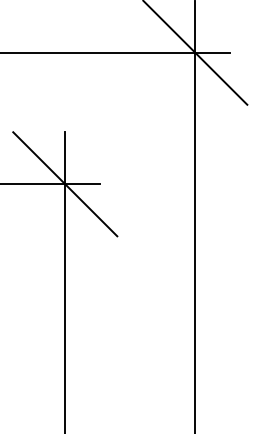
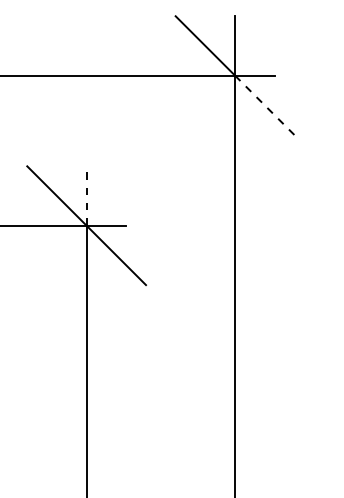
line: (221, 78) -> (264, 105), solid -> dashed
line: (65, 158) -> (86, 196), solid -> dashed

